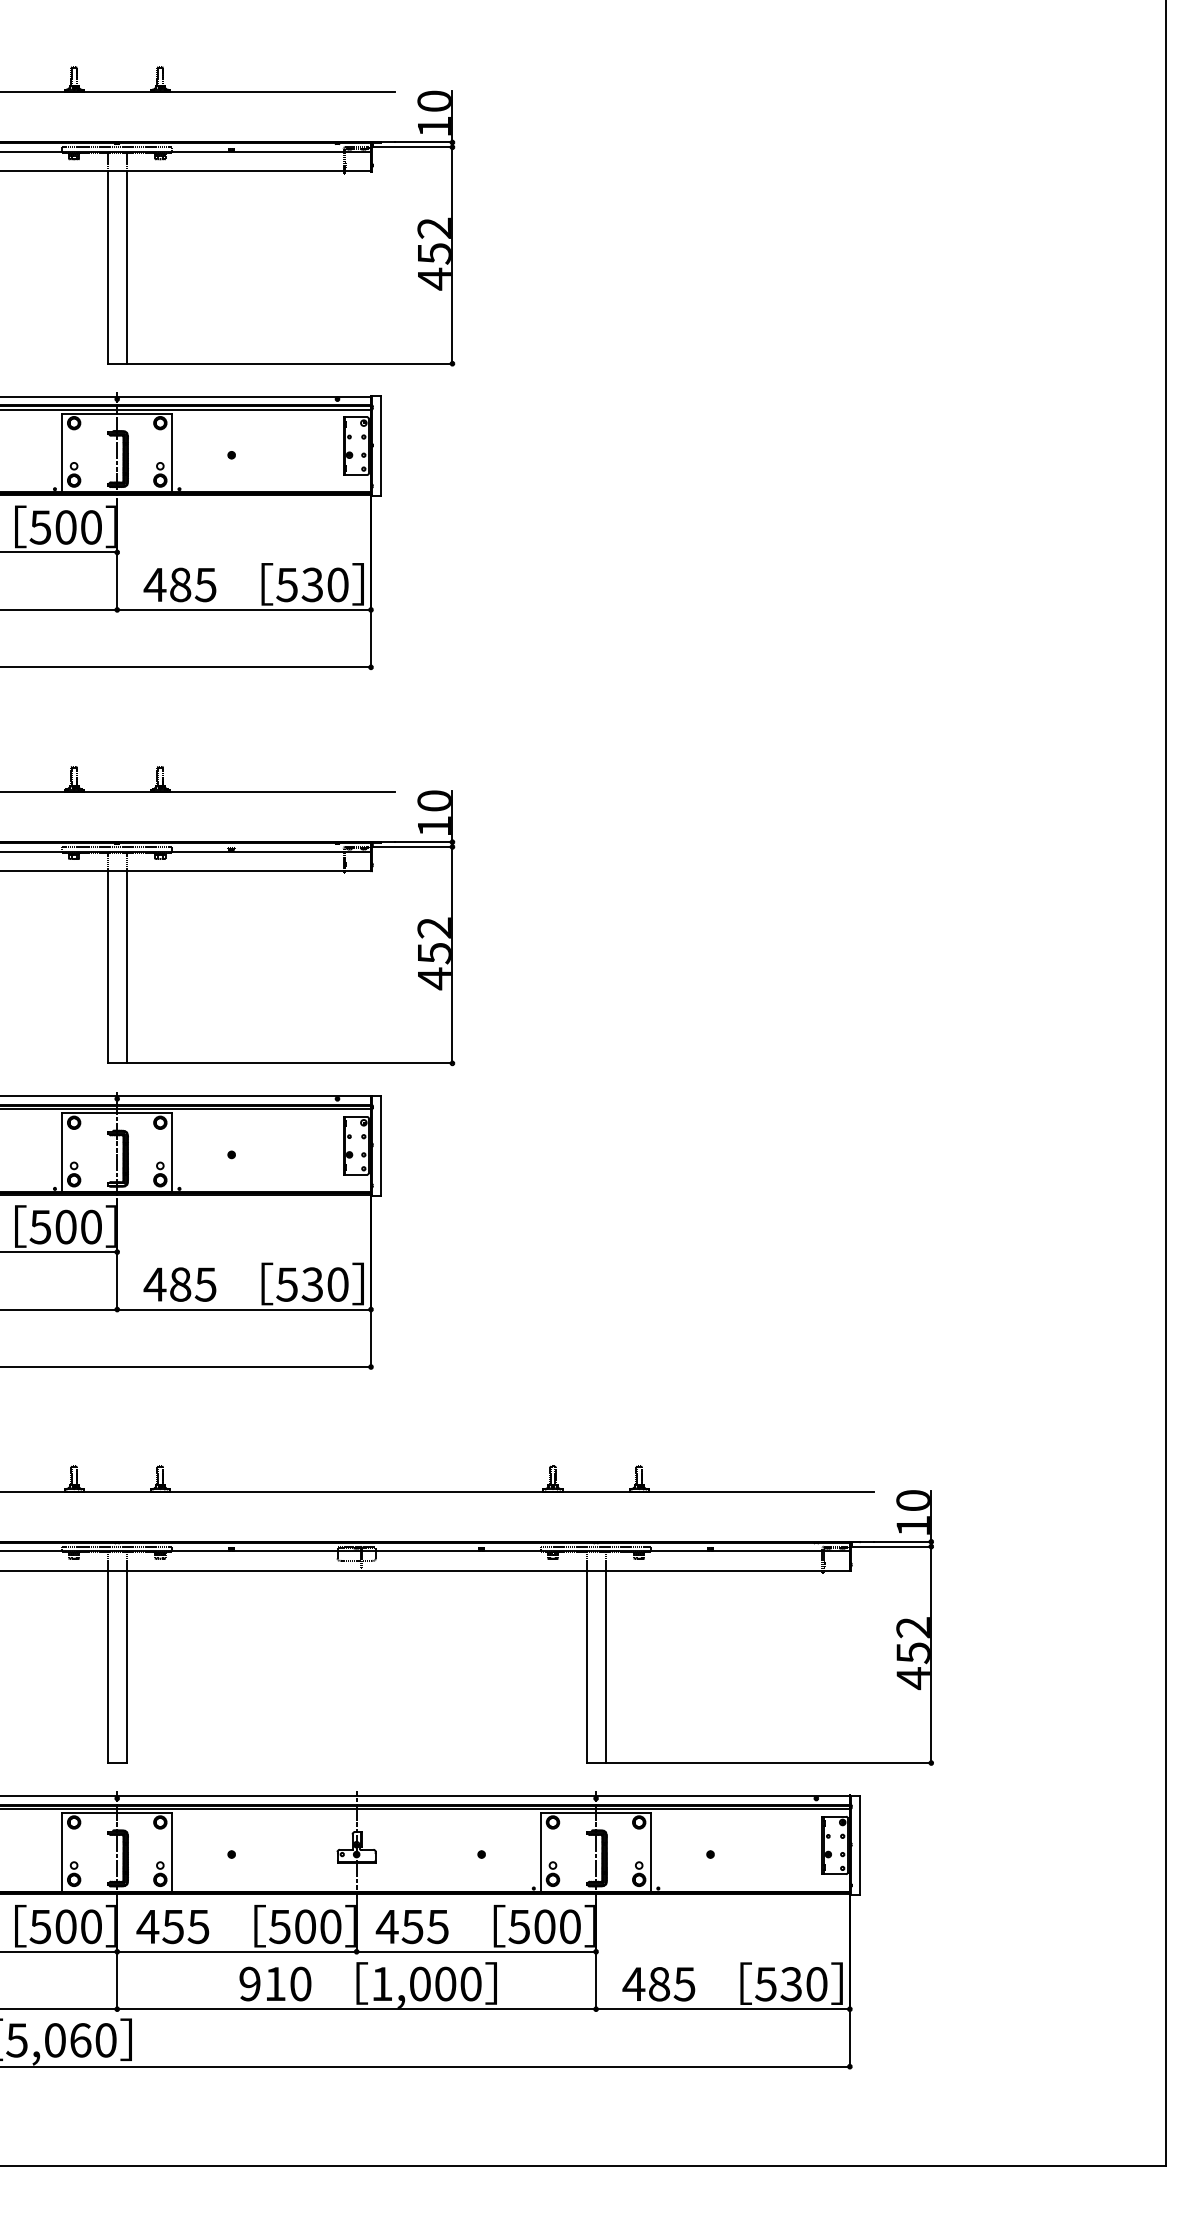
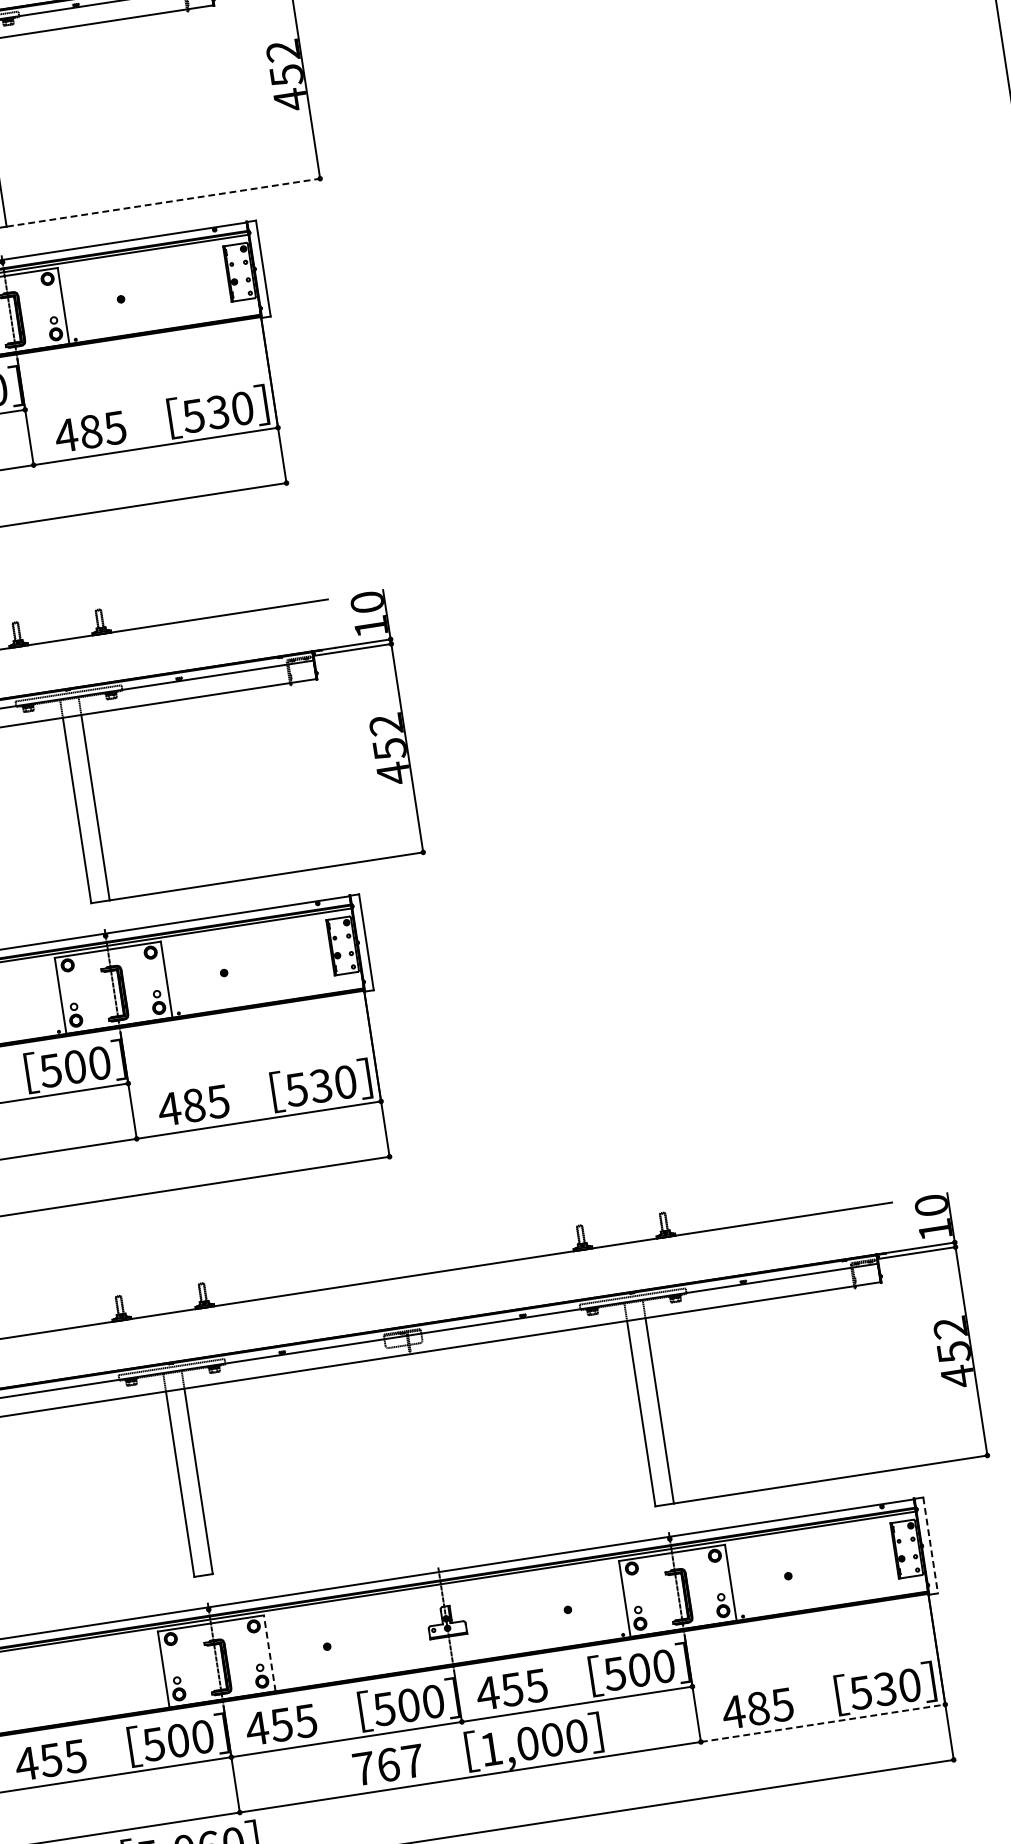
line: (290, 363) -> (164, 202), solid -> dashed
line: (859, 1845) -> (930, 1545), solid -> dashed
line: (172, 1852) -> (269, 1653), solid -> dashed
text: (275, 1983) -> (388, 1764), 910 -> 767
line: (722, 2009) -> (822, 1723), solid -> dashed

